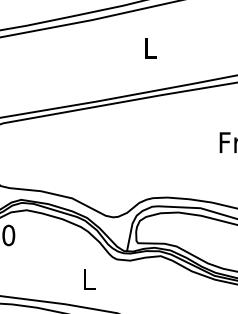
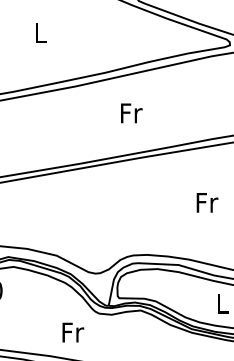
text: (151, 48) -> (131, 113), L -> Fr
text: (89, 279) -> (73, 332), L -> Fr

